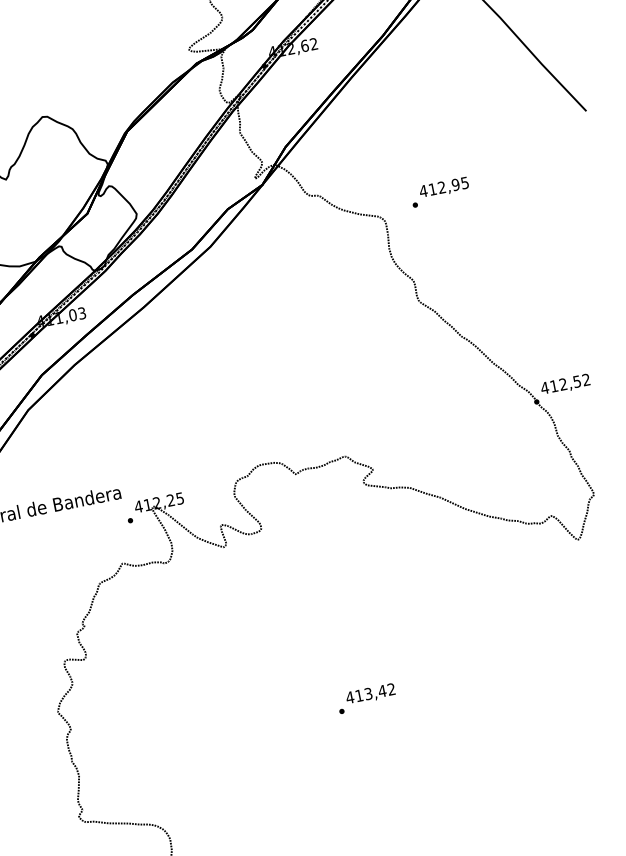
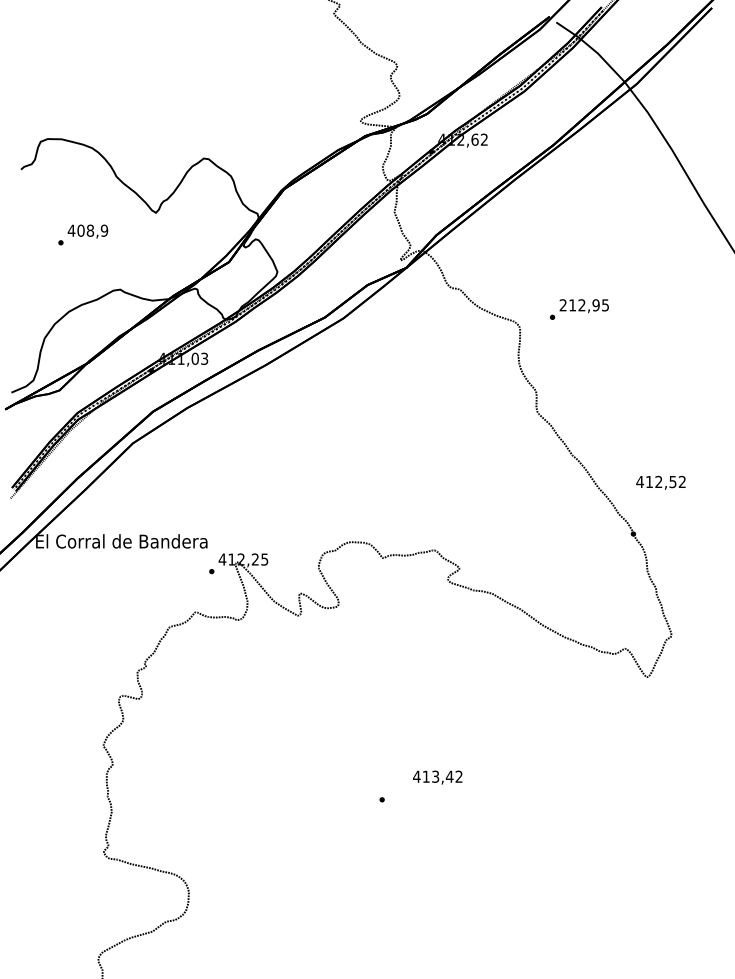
text: (423, 191) -> (563, 305), 412,95 -> 212,95
text: (565, 384) -> (660, 482), moved
text: (370, 694) -> (437, 777), moved

